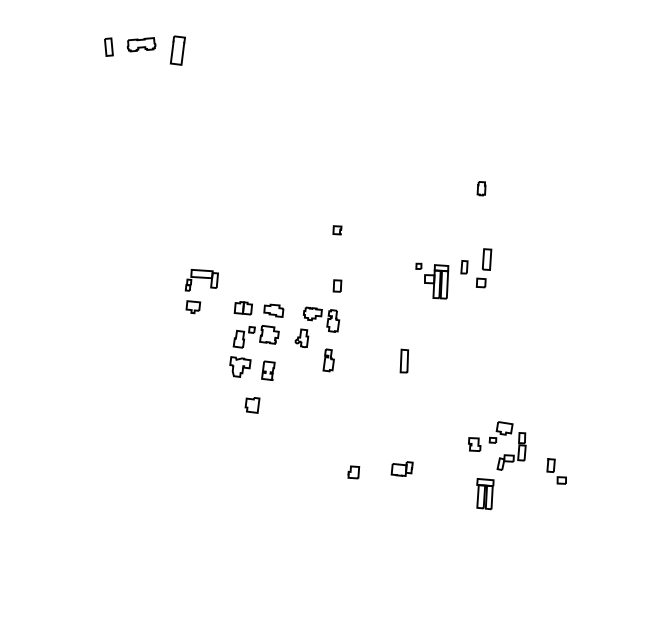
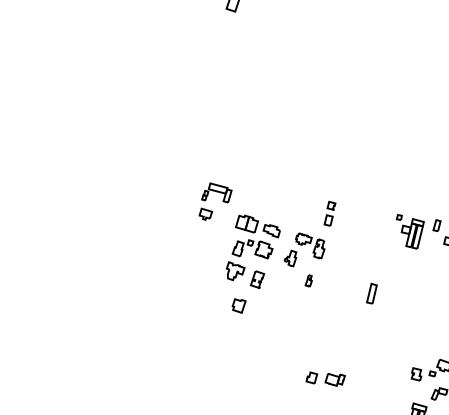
part: (337, 230) -> (331, 206), moved
part: (242, 308) -> (246, 223), size x1.4
part: (328, 360) -> (309, 280), size x0.6
part: (401, 468) -> (334, 378), moved

